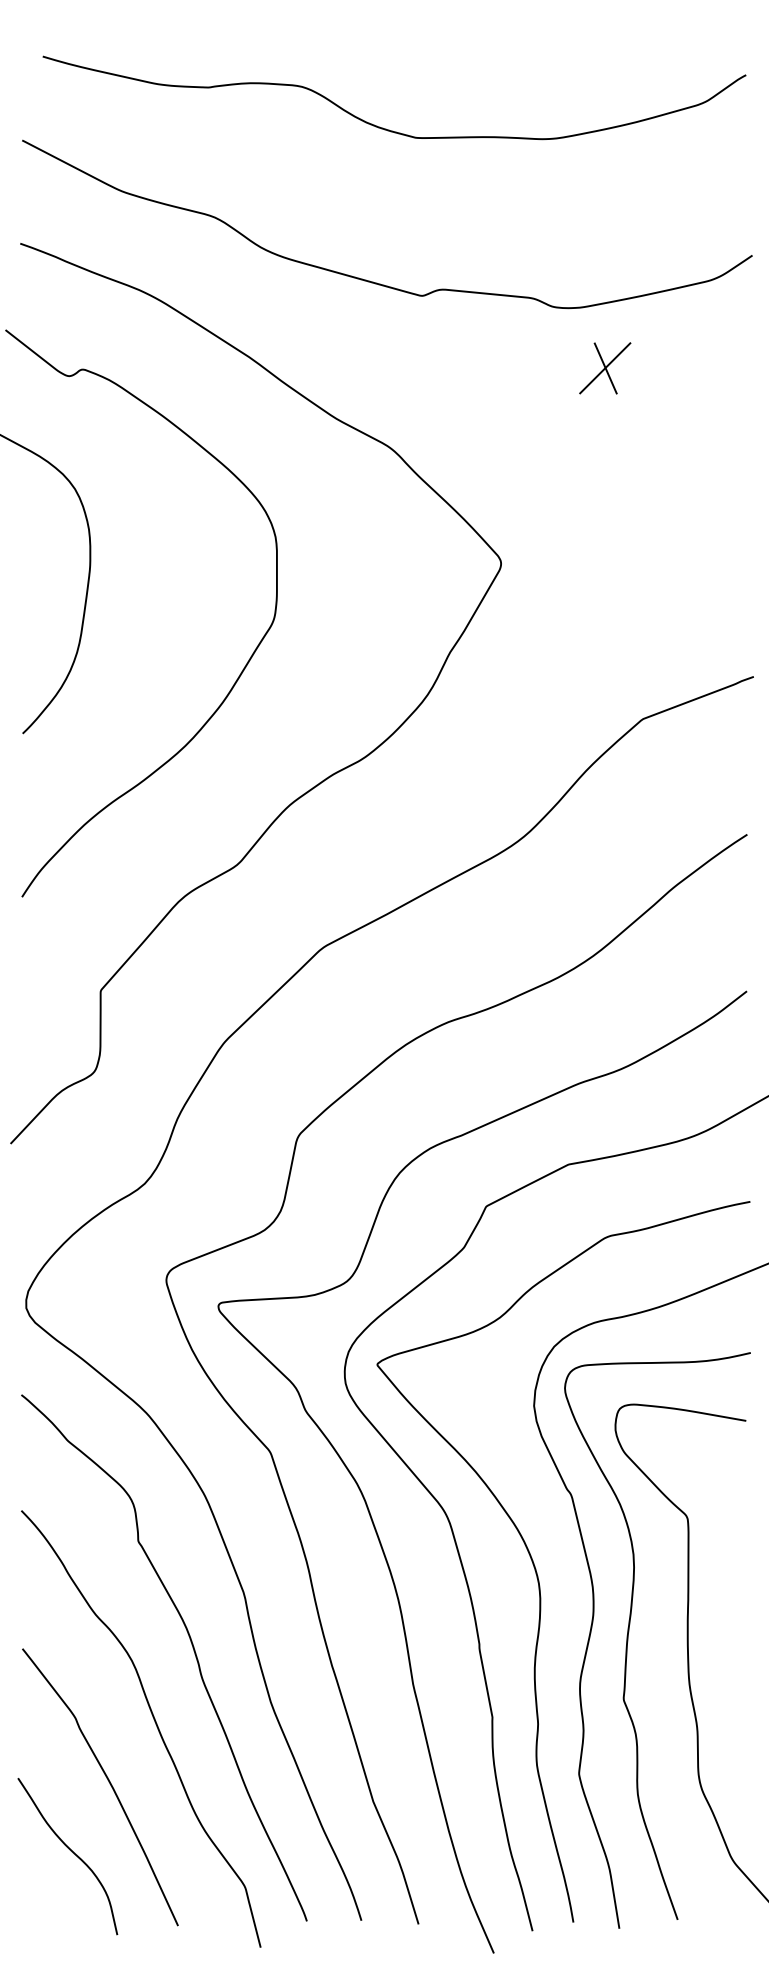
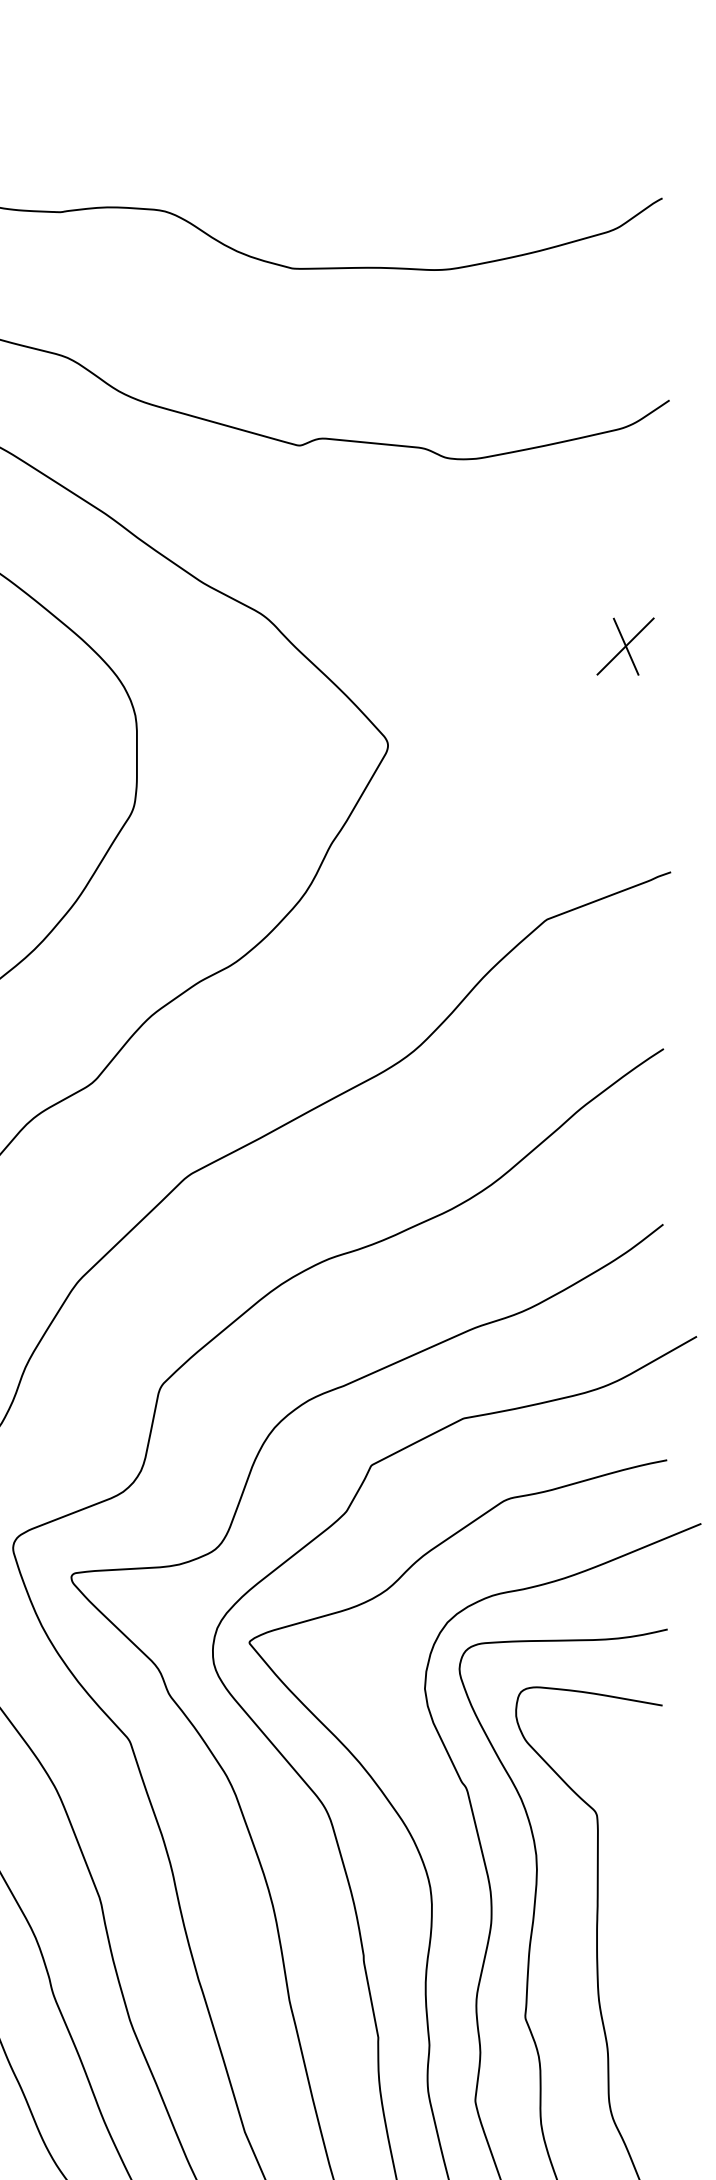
part: (605, 368) -> (625, 646), moved

